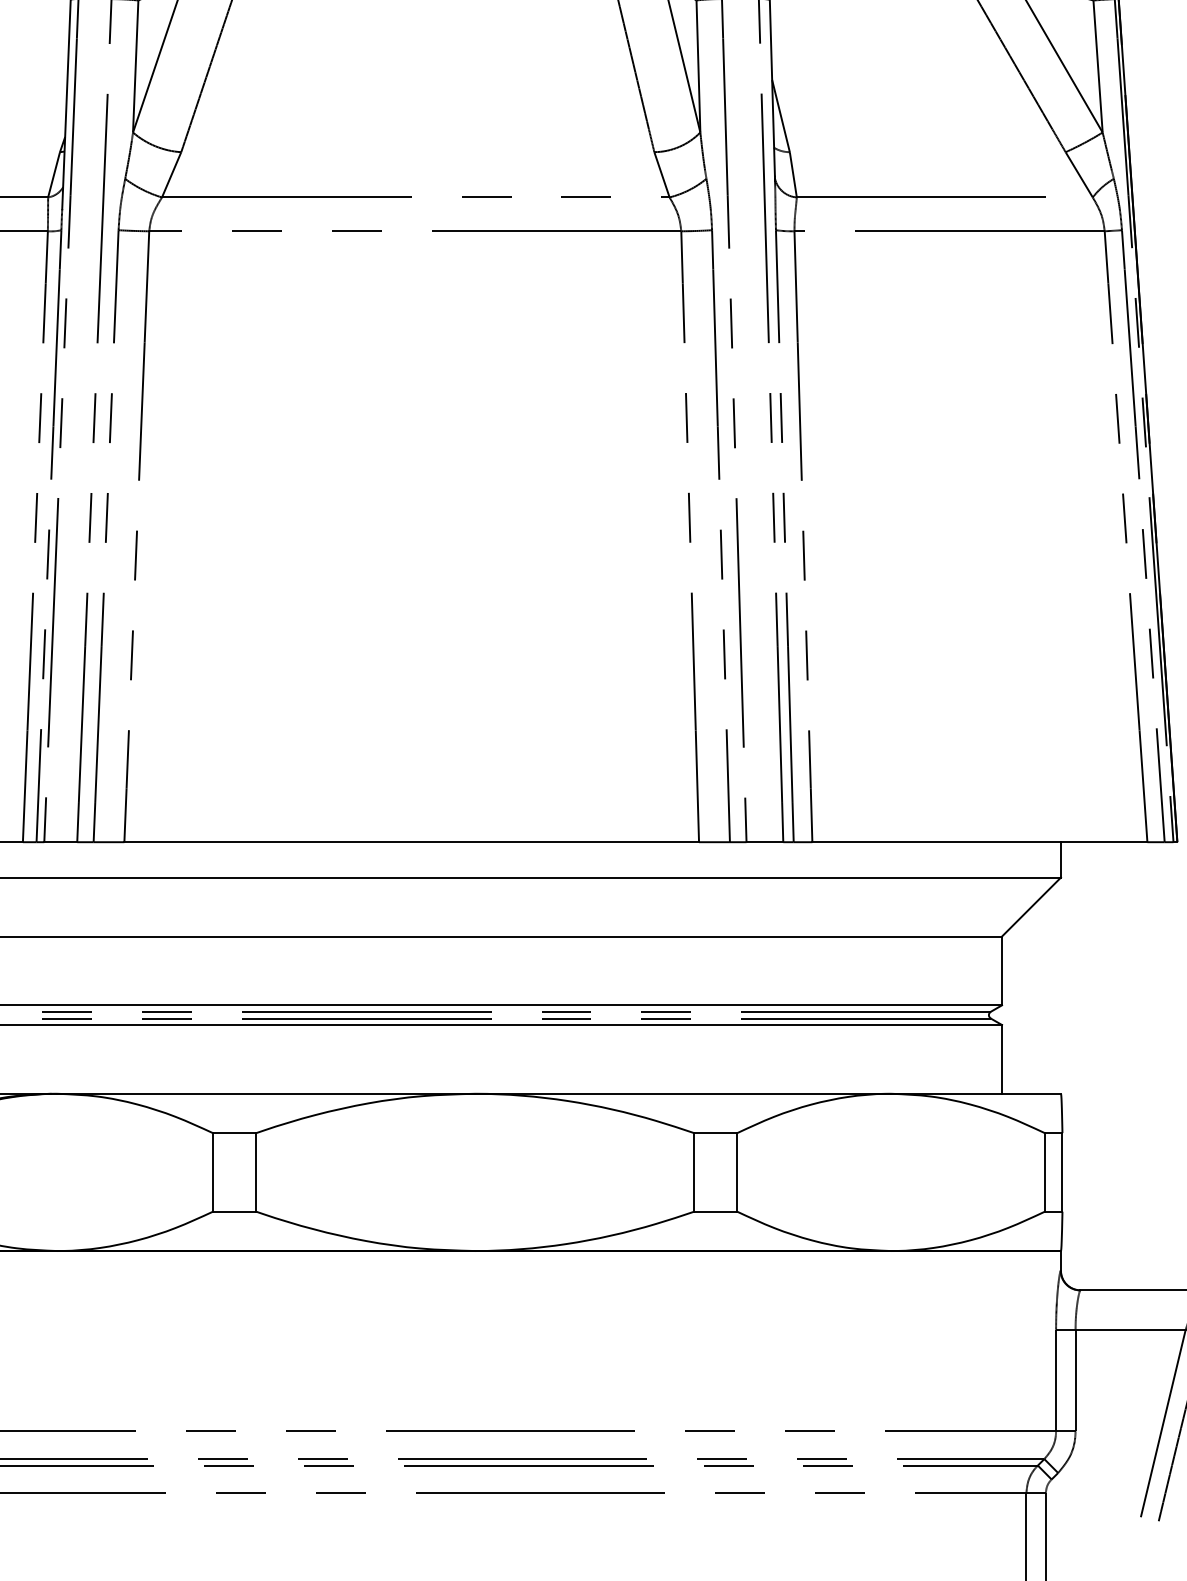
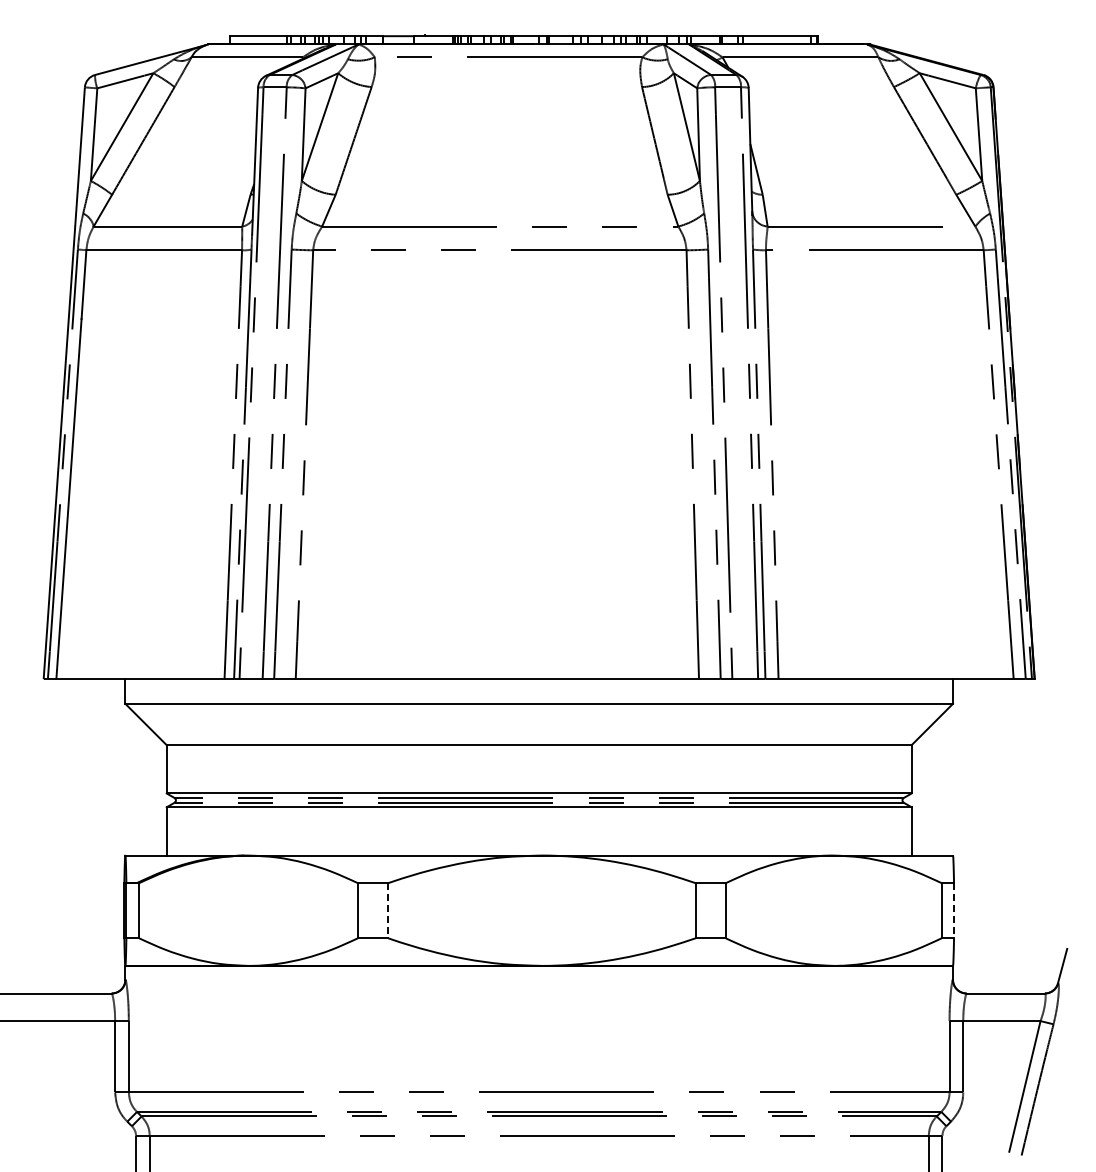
line: (256, 1172) -> (388, 910), solid -> dashed
line: (1063, 1172) -> (954, 910), solid -> dashed

